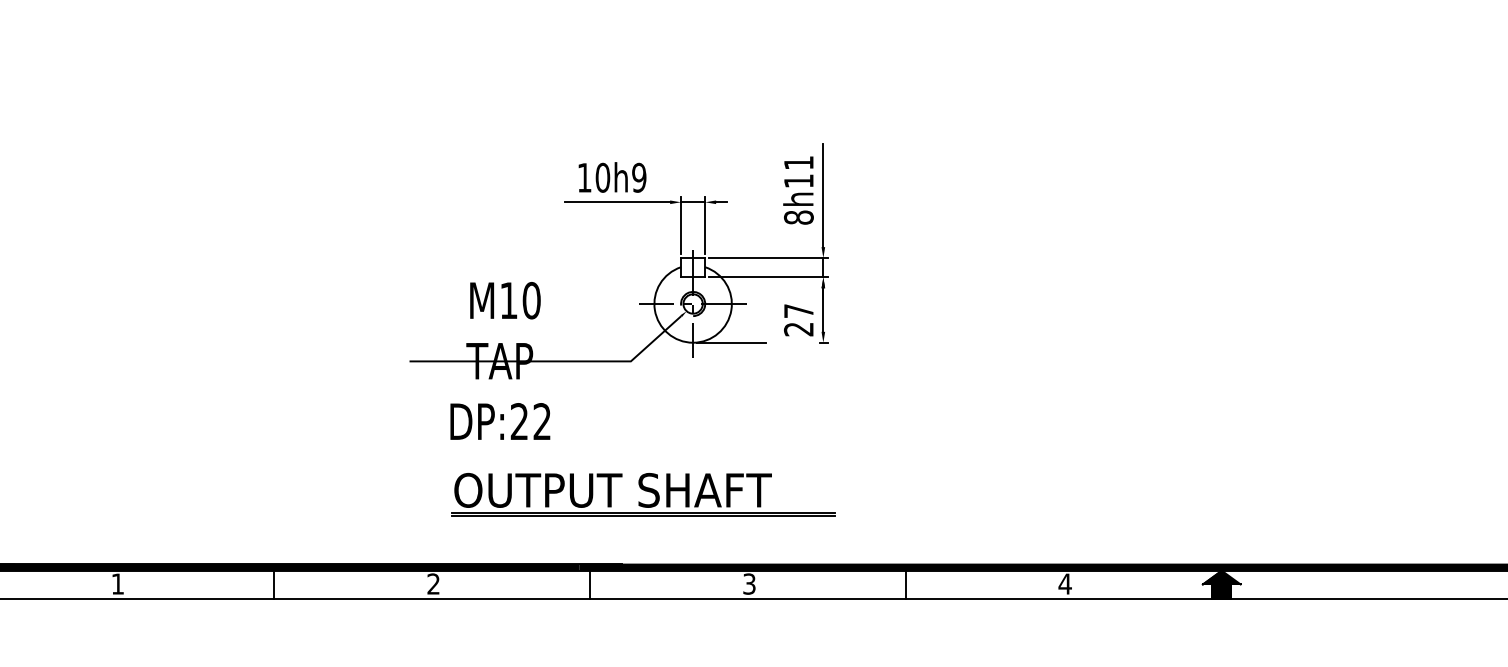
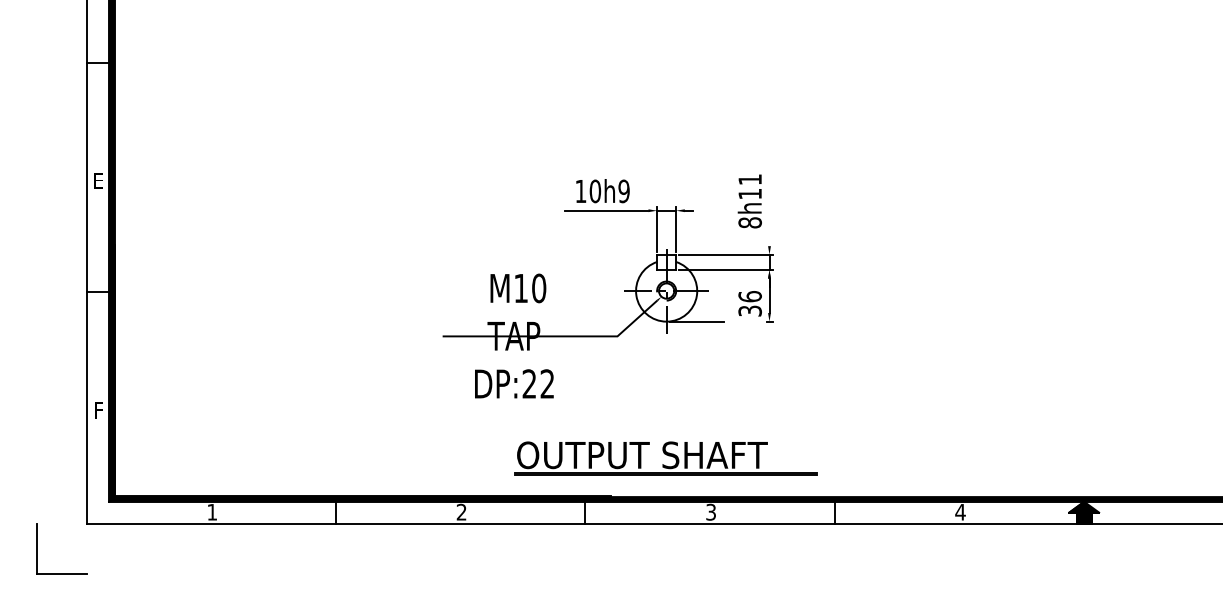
line: (823, 195) -> (769, 205), removed
text: (798, 319) -> (749, 303), 27 -> 36
part: (642, 494) -> (665, 458), moved

